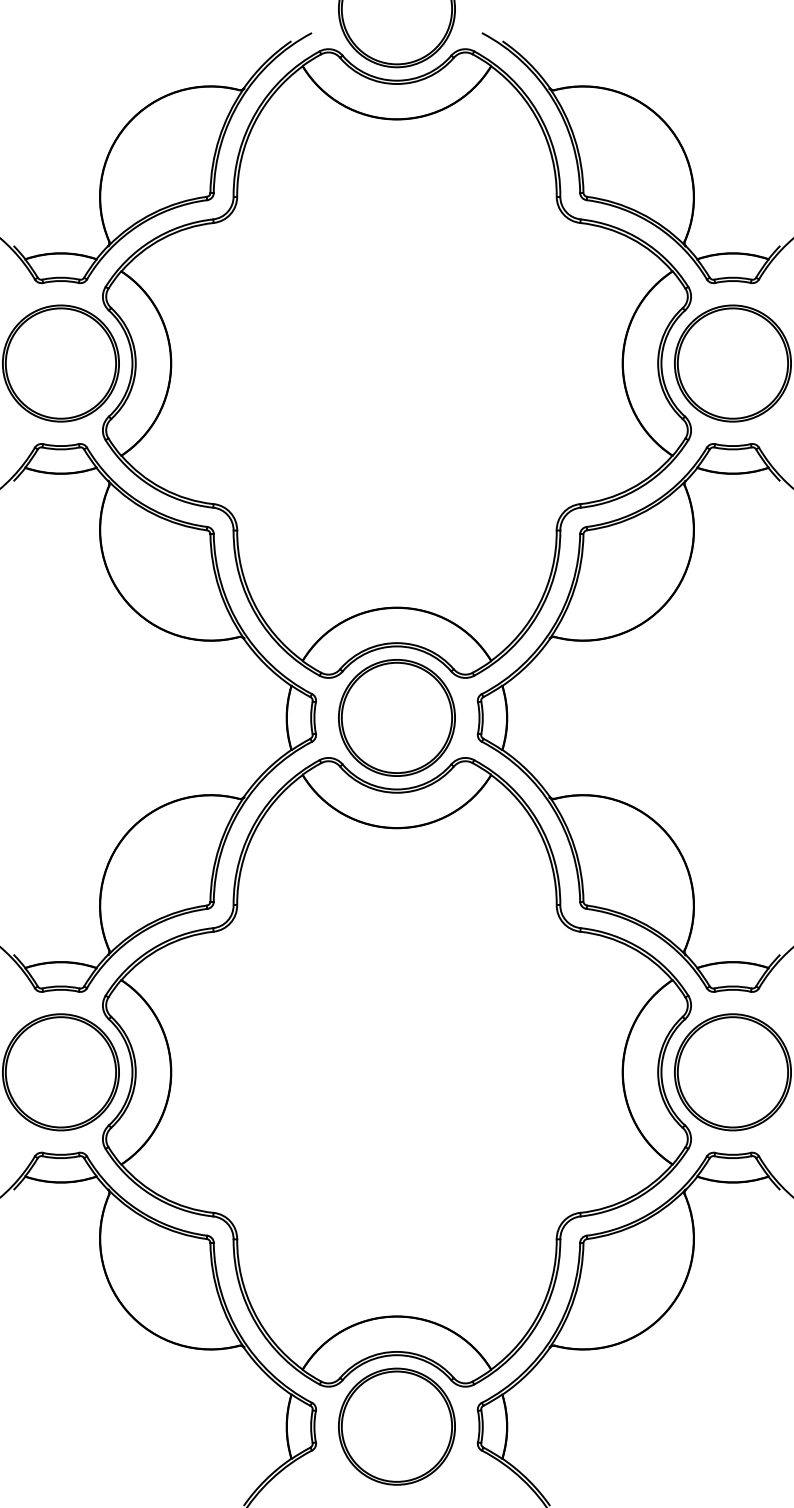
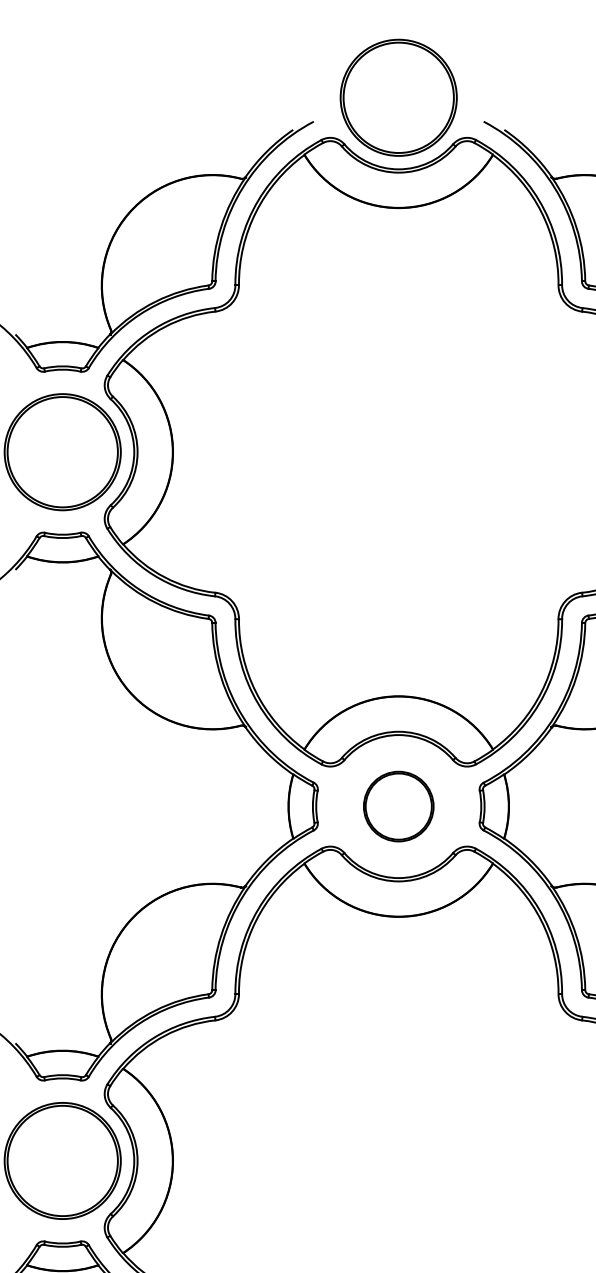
part: (396, 717) -> (398, 806), size x0.6

